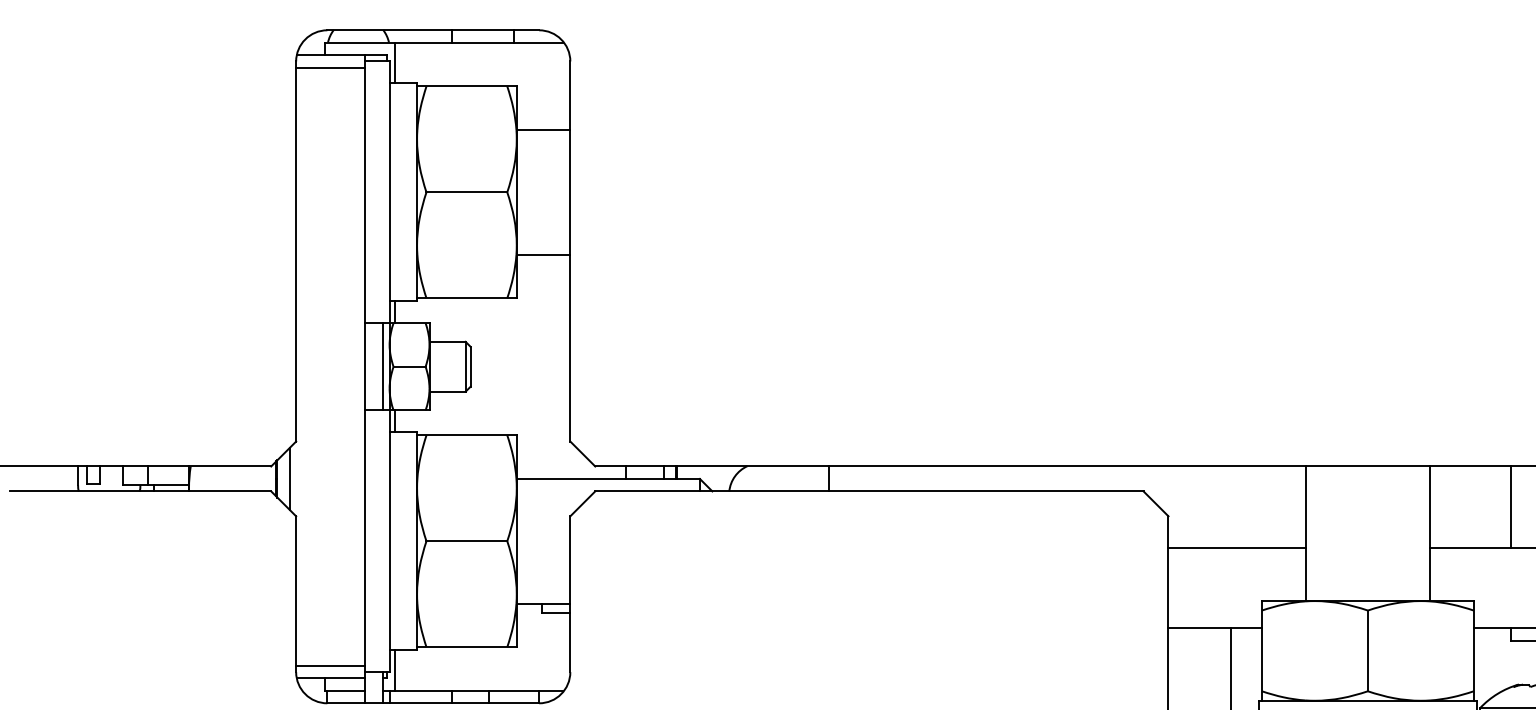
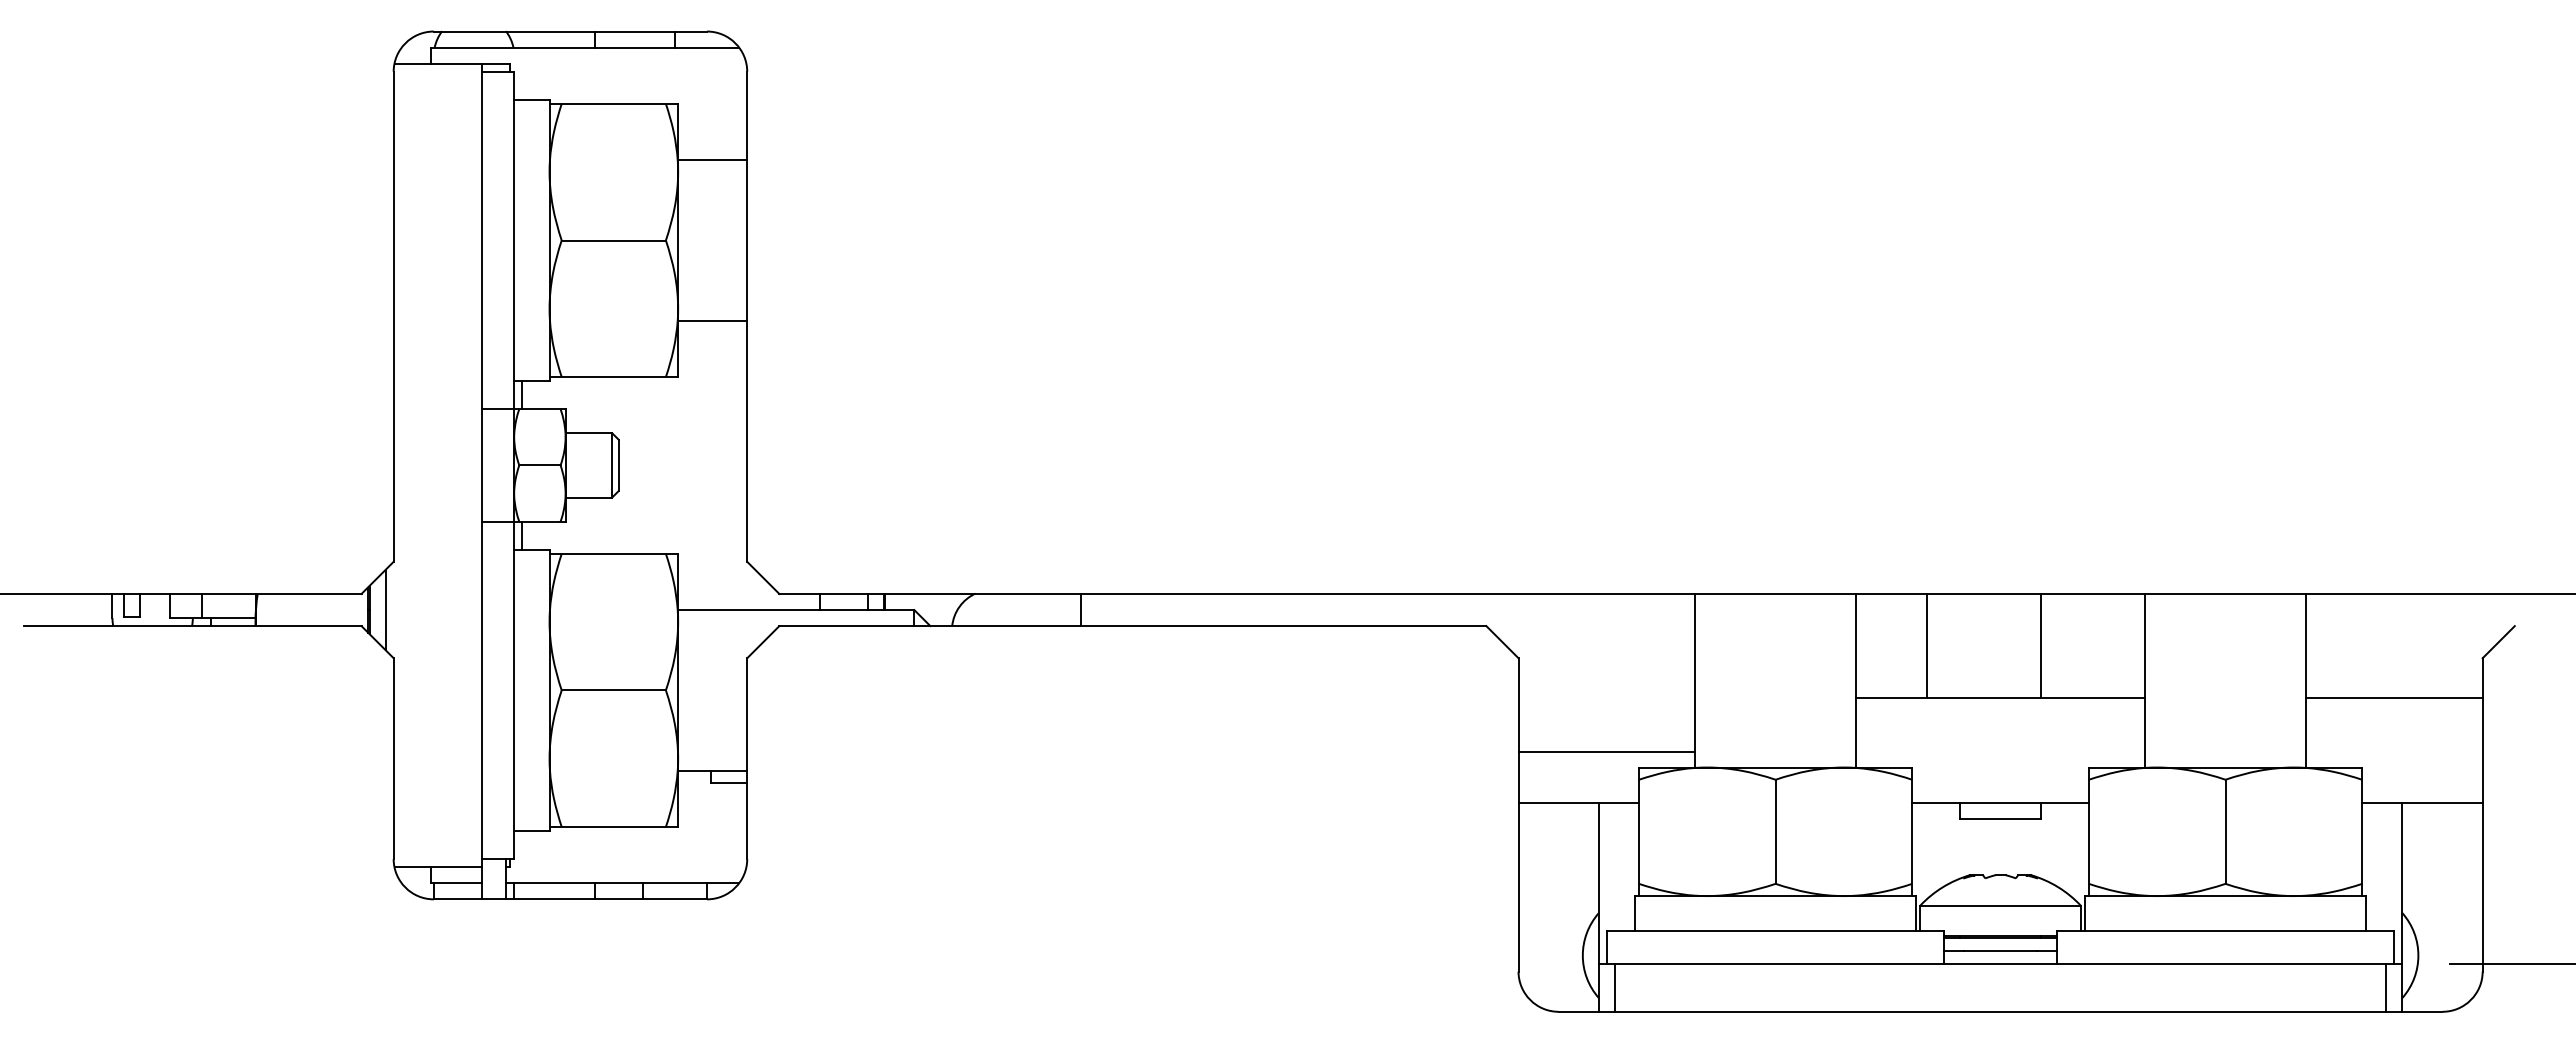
line: (395, 62) -> (521, 73), removed
line: (330, 67) -> (437, 79), removed
line: (383, 366) -> (506, 465), removed
line: (1511, 506) -> (1927, 645), moved
line: (1236, 547) -> (1606, 752), moved
line: (330, 666) -> (437, 851), removed
line: (395, 670) -> (521, 857), removed

